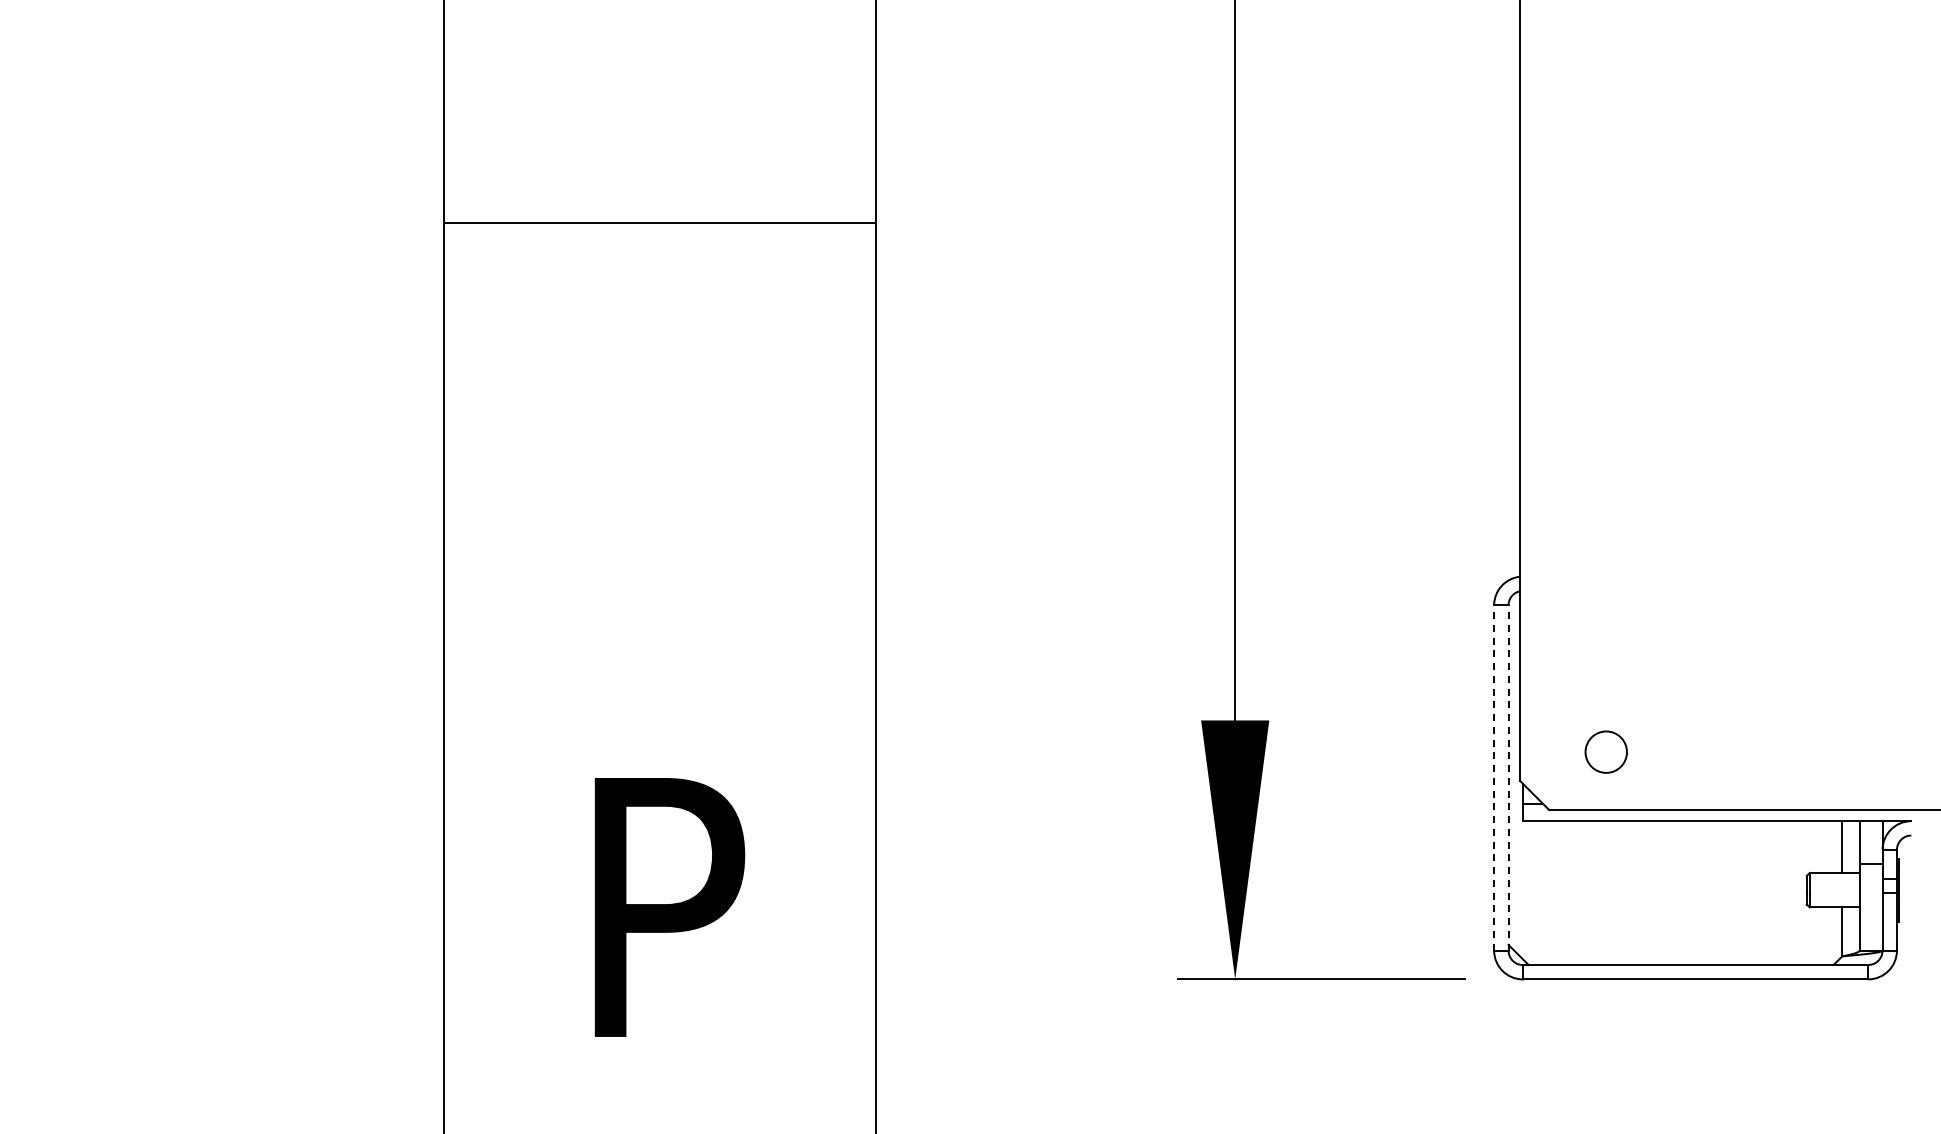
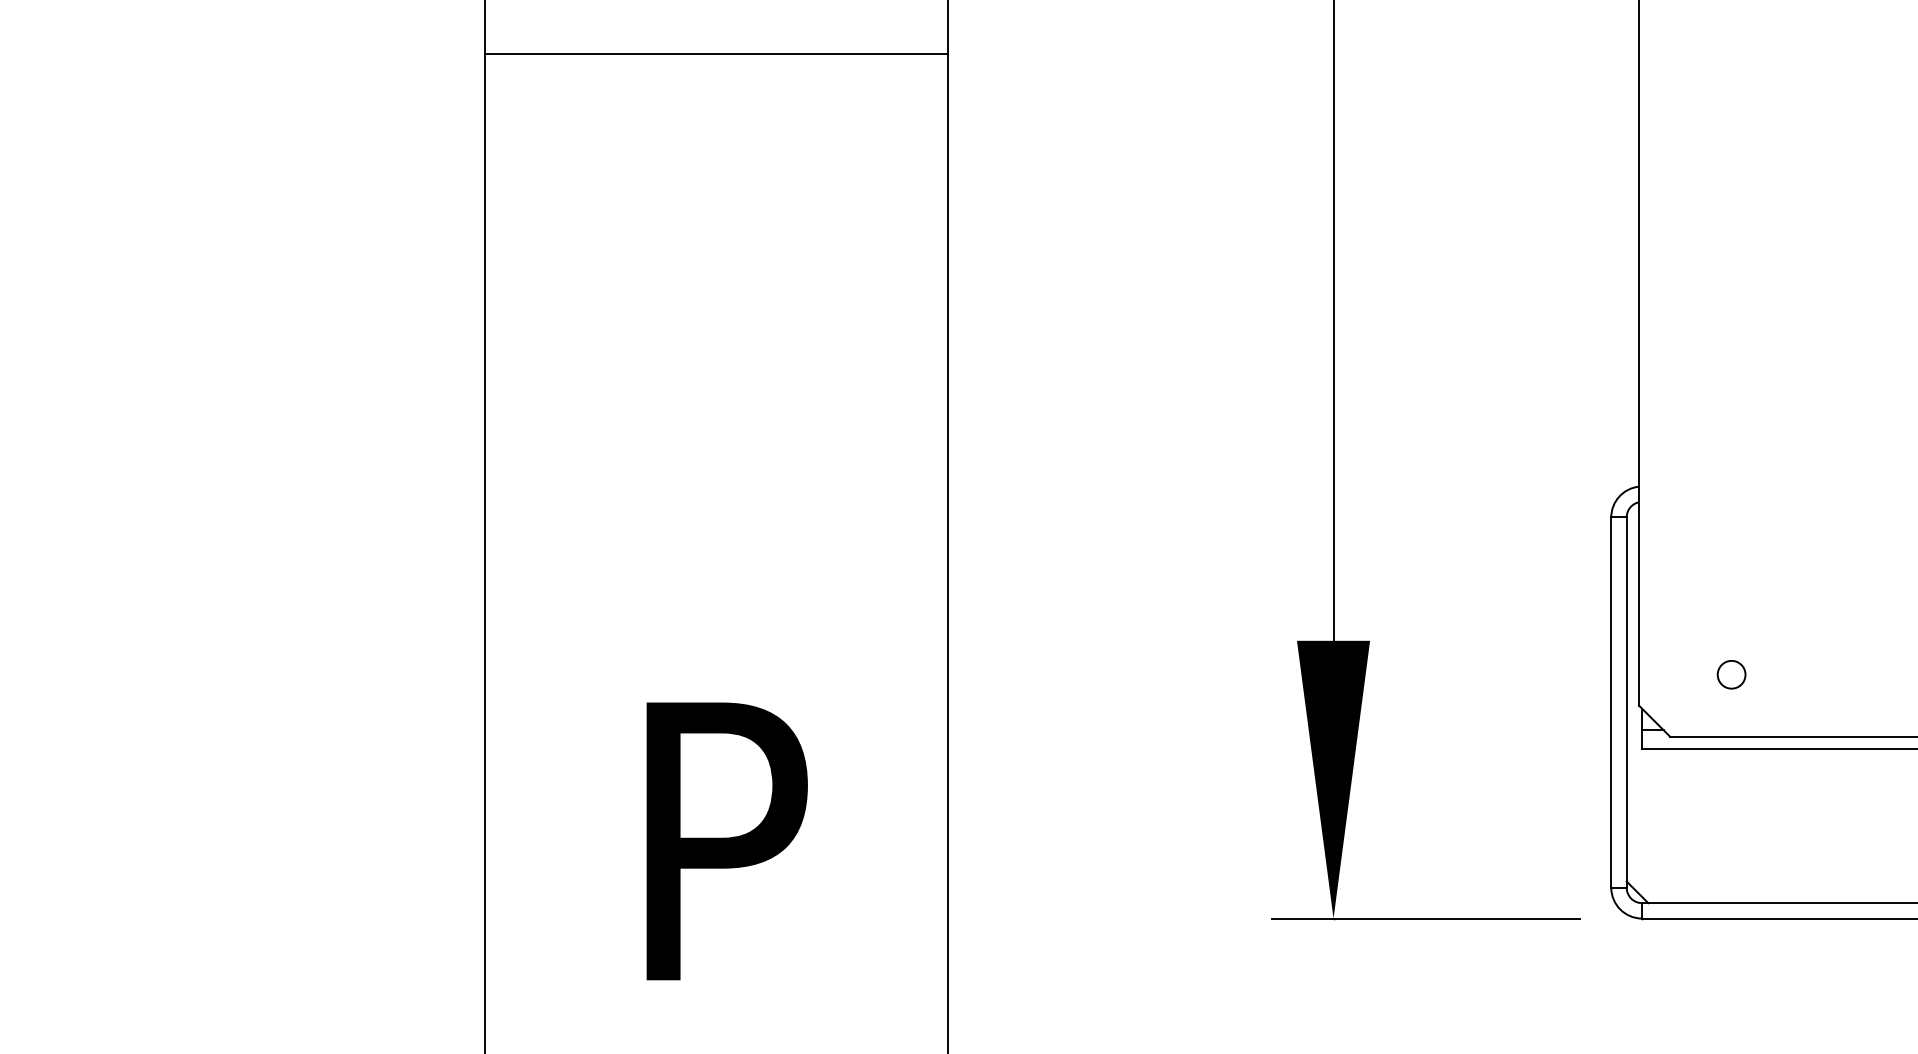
line: (659, 222) -> (716, 54), moved
circle: (1606, 751) -> (1731, 674), size x0.62
line: (1494, 778) -> (1611, 703), dashed -> solid
line: (1508, 778) -> (1626, 703), dashed -> solid

